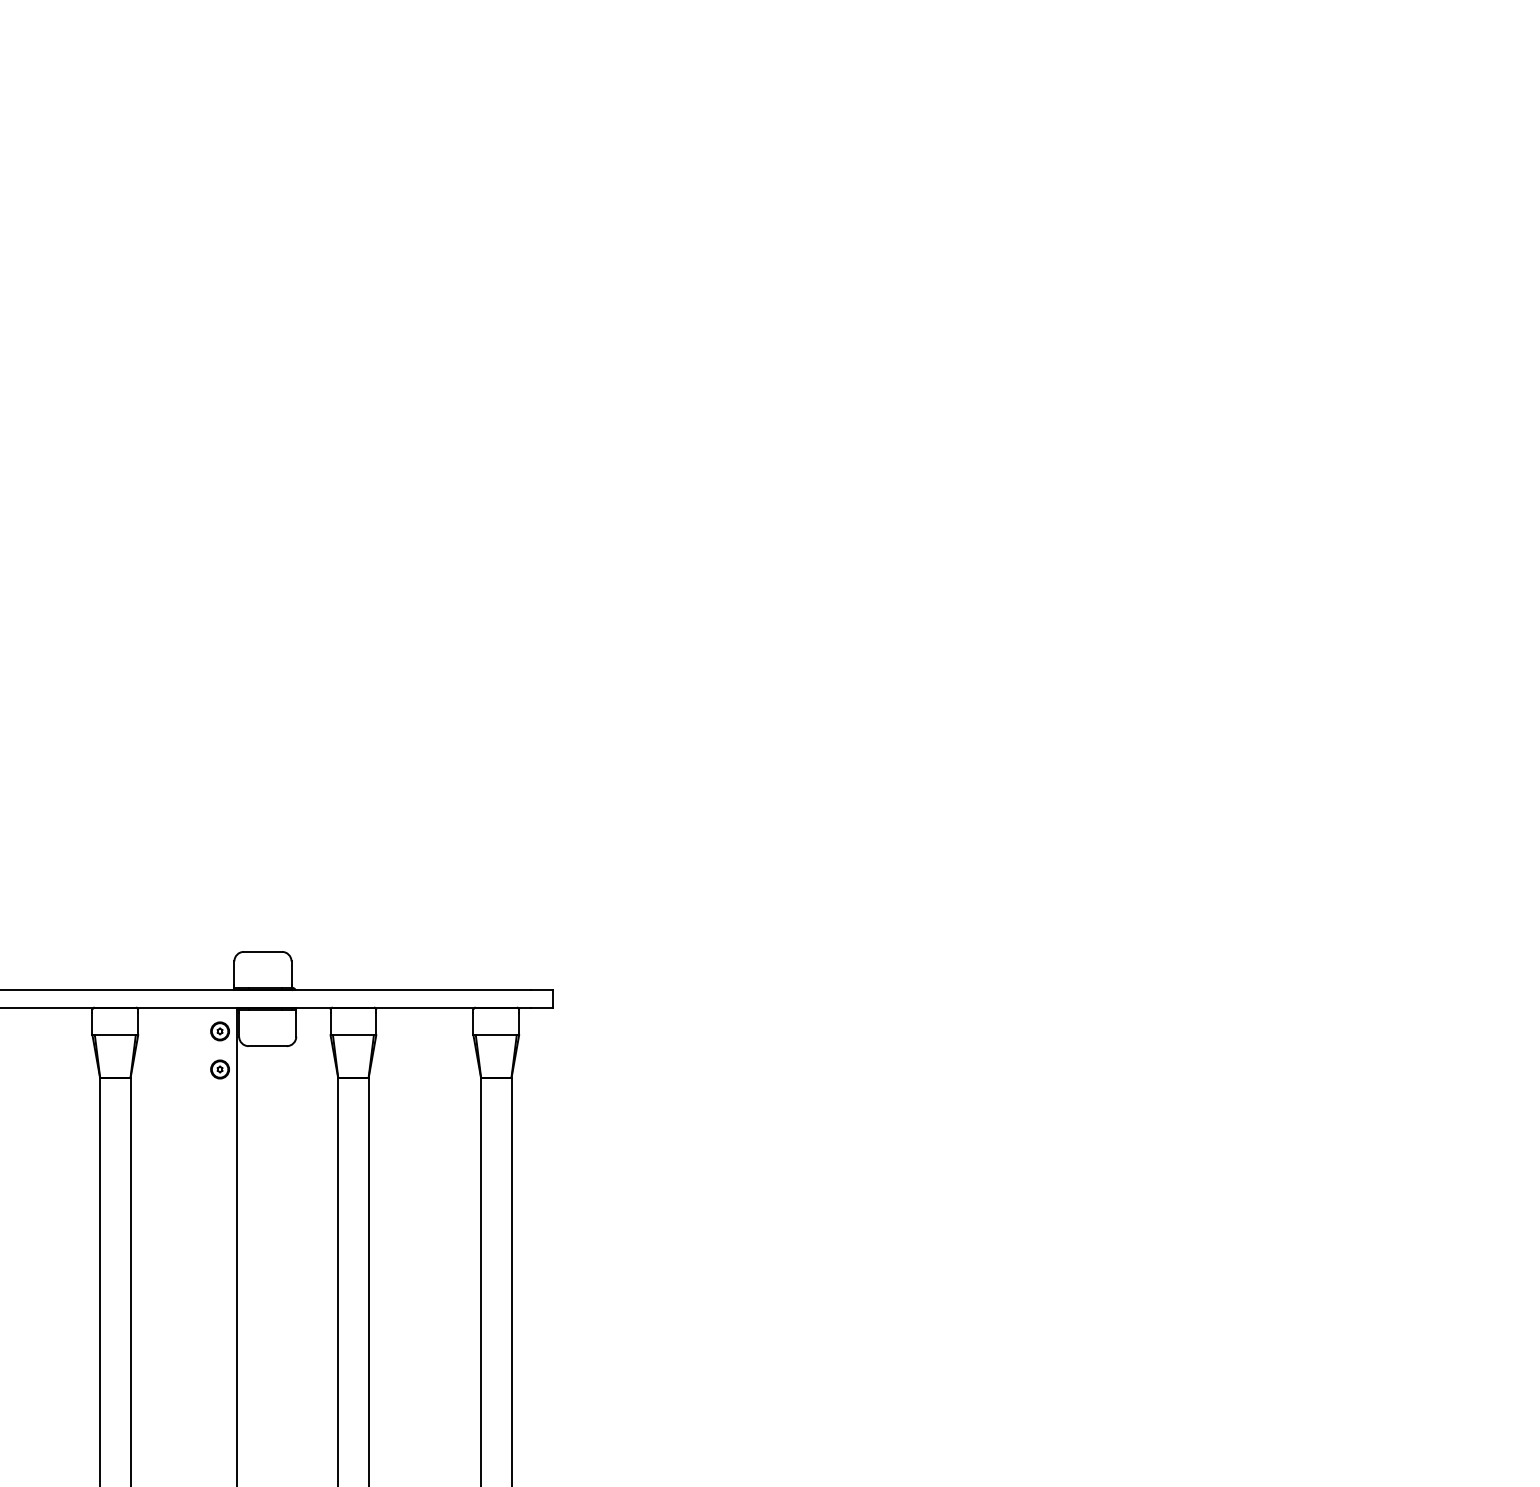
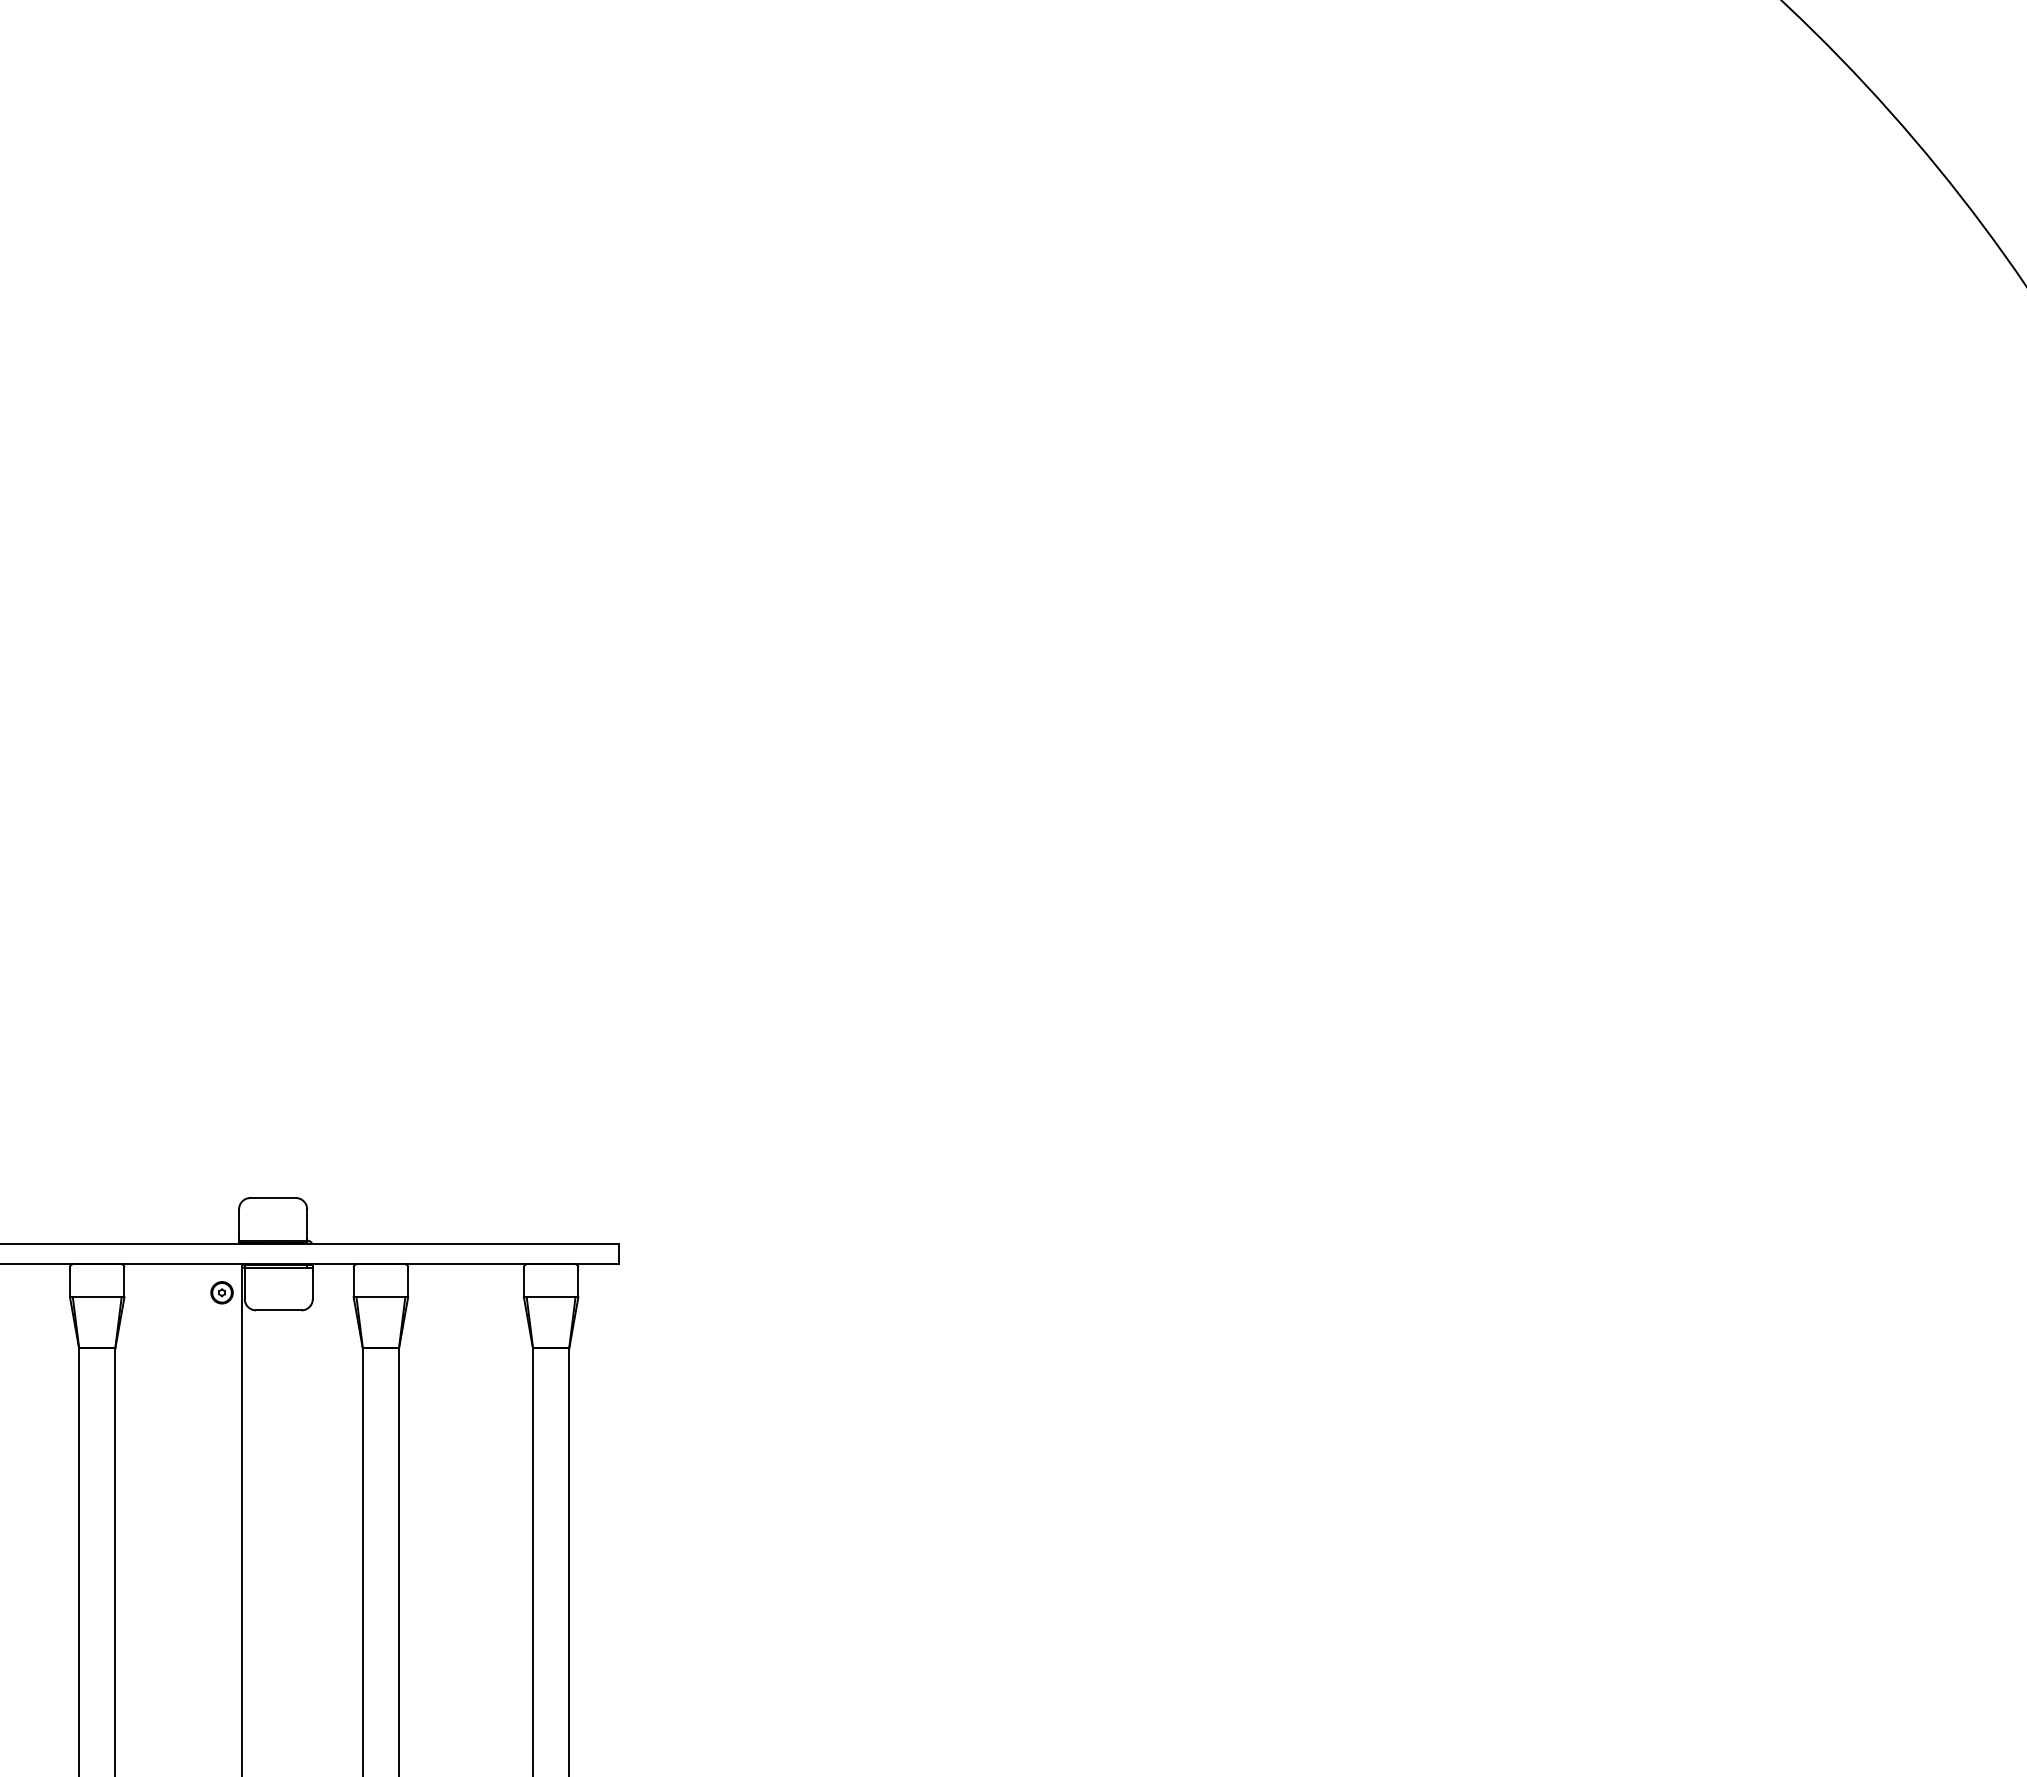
part: (219, 1068) -> (221, 1337), removed

